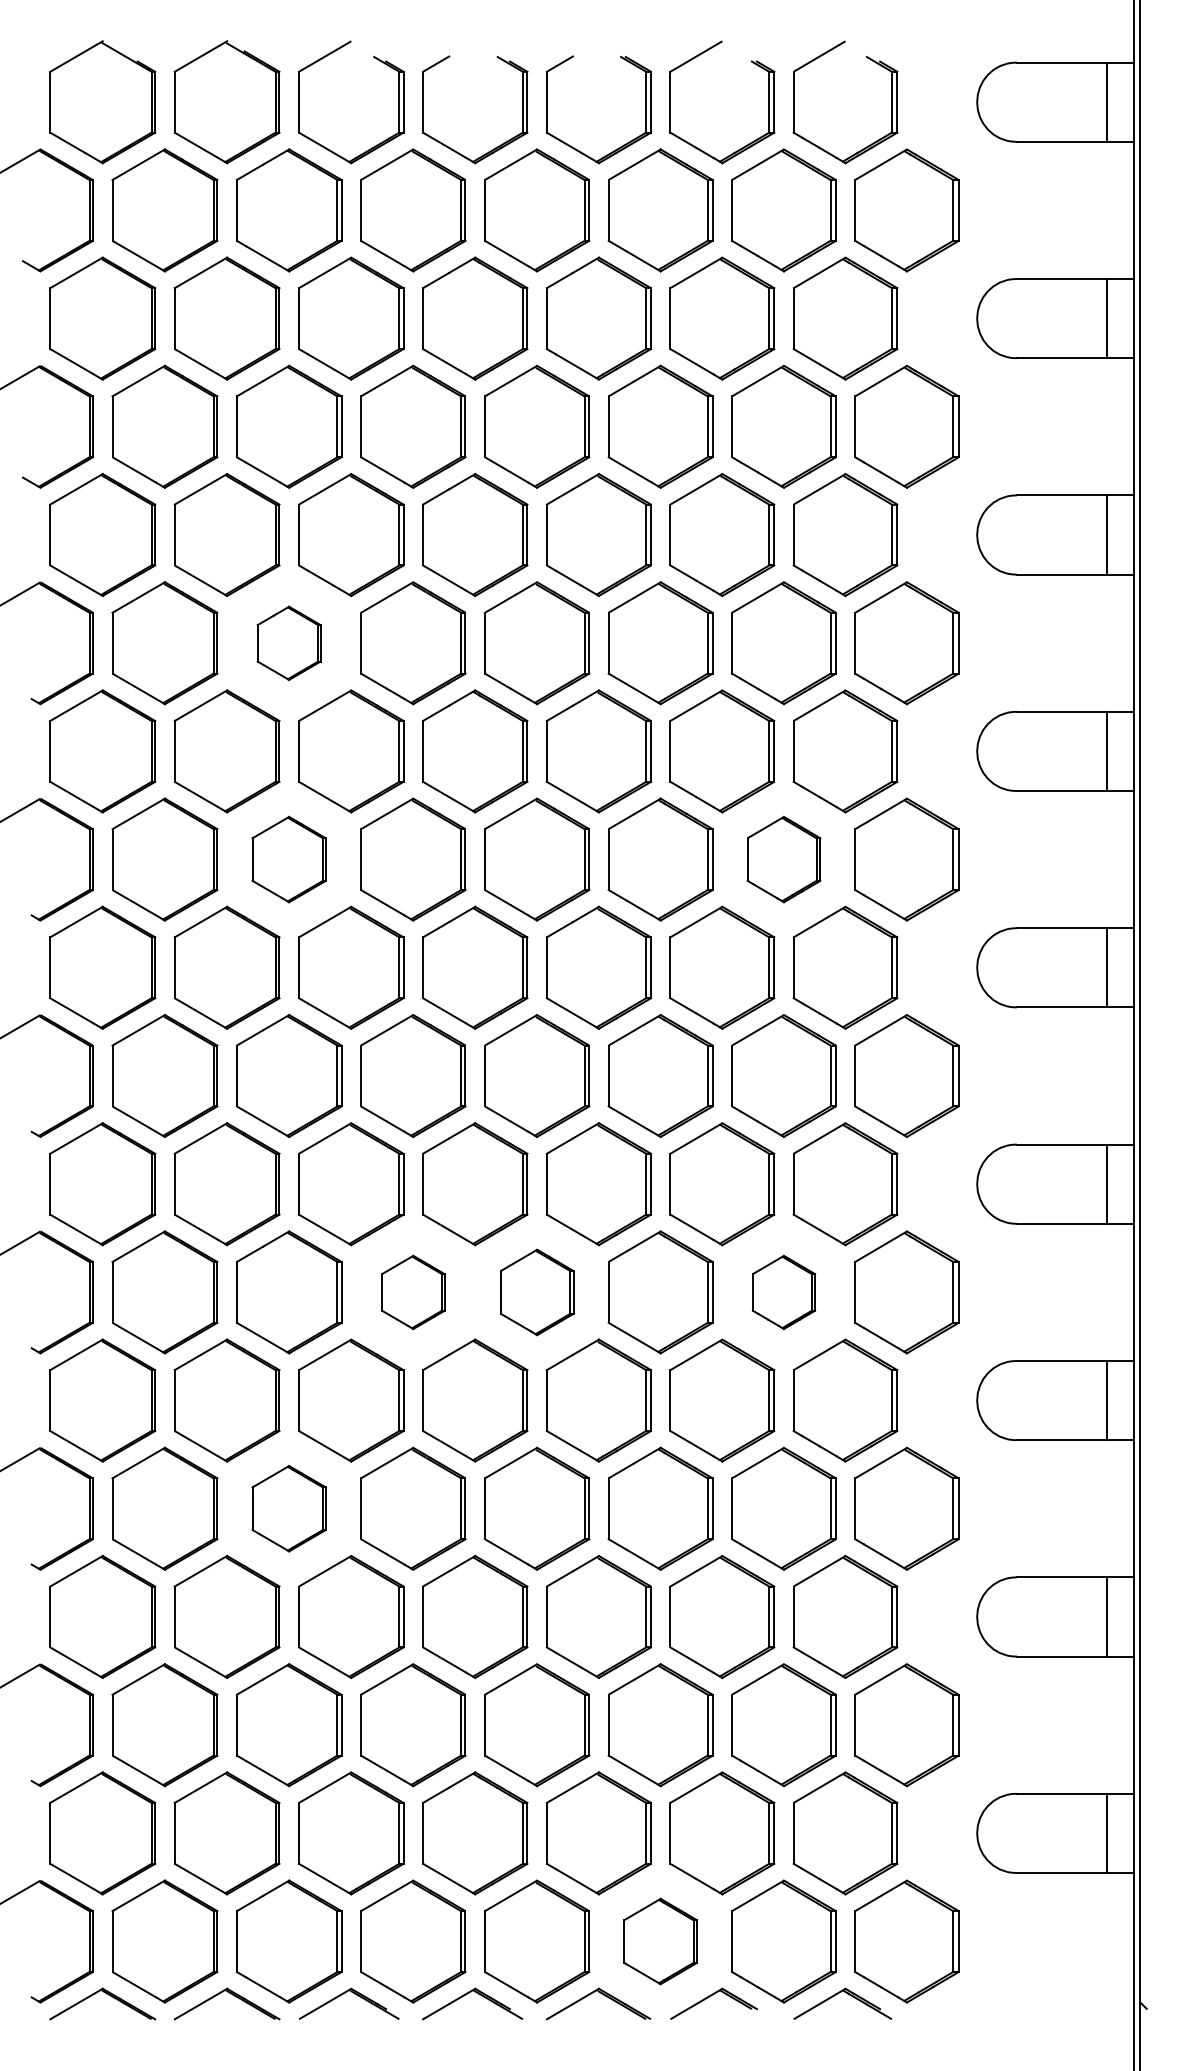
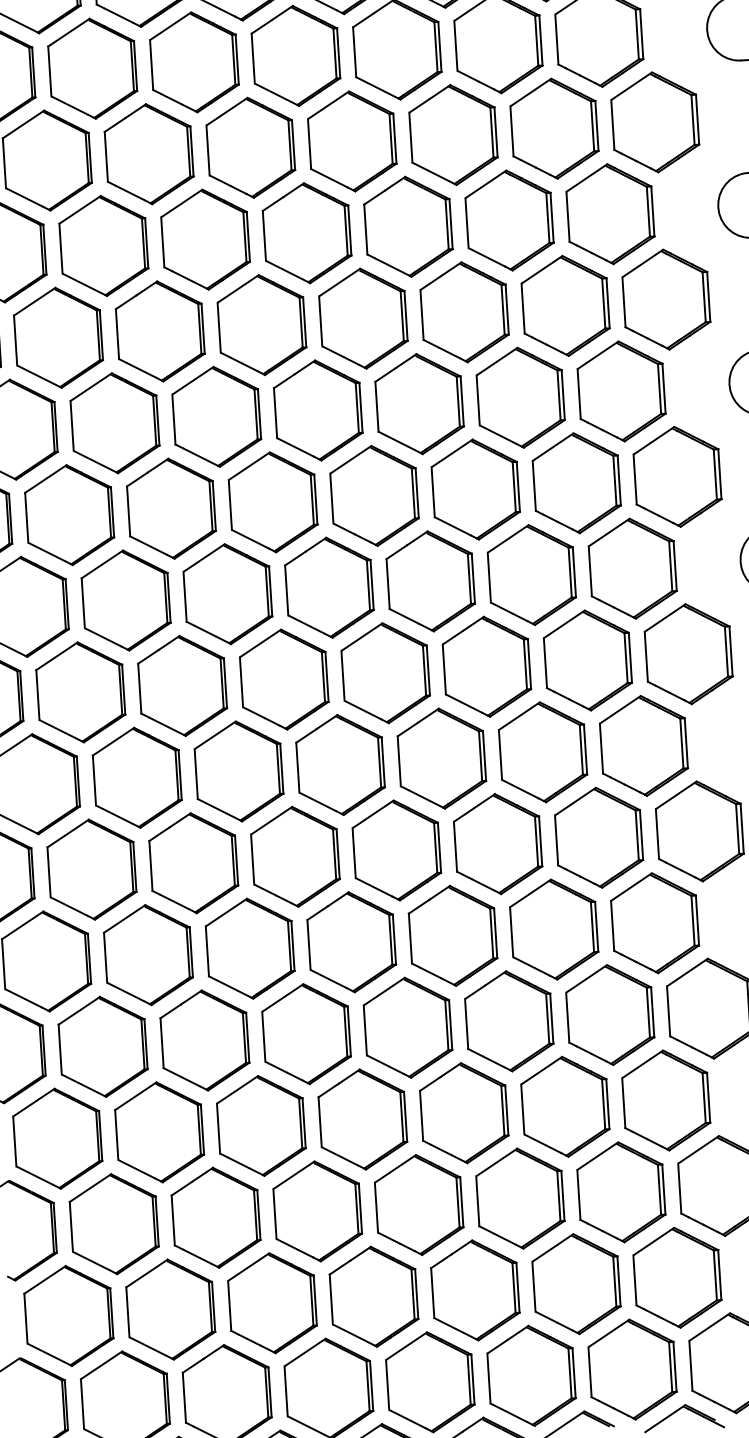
part: (288, 643) -> (159, 331), size x1.67
part: (288, 859) -> (170, 508), size x1.43
part: (783, 859) -> (576, 483), size x1.43
part: (413, 1292) -> (295, 856), size x1.67
part: (537, 1292) -> (397, 850), size x1.43
part: (783, 1292) -> (598, 837), size x1.67
part: (288, 1508) -> (204, 1040), size x1.43
part: (660, 1941) -> (531, 1375), size x1.43

